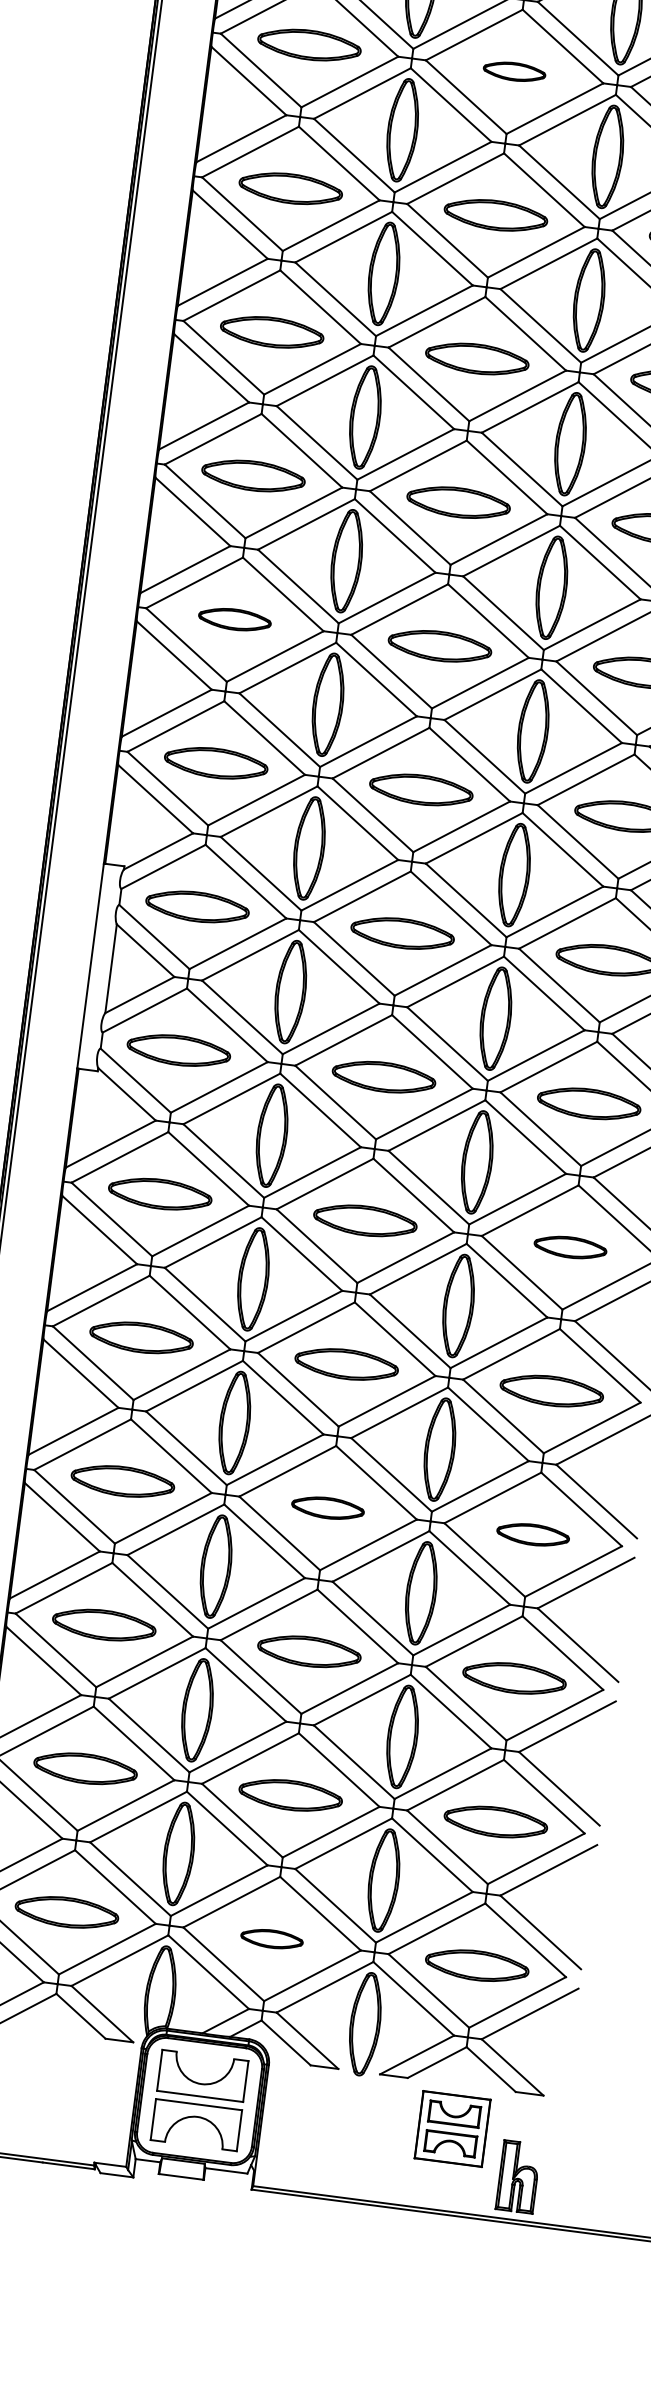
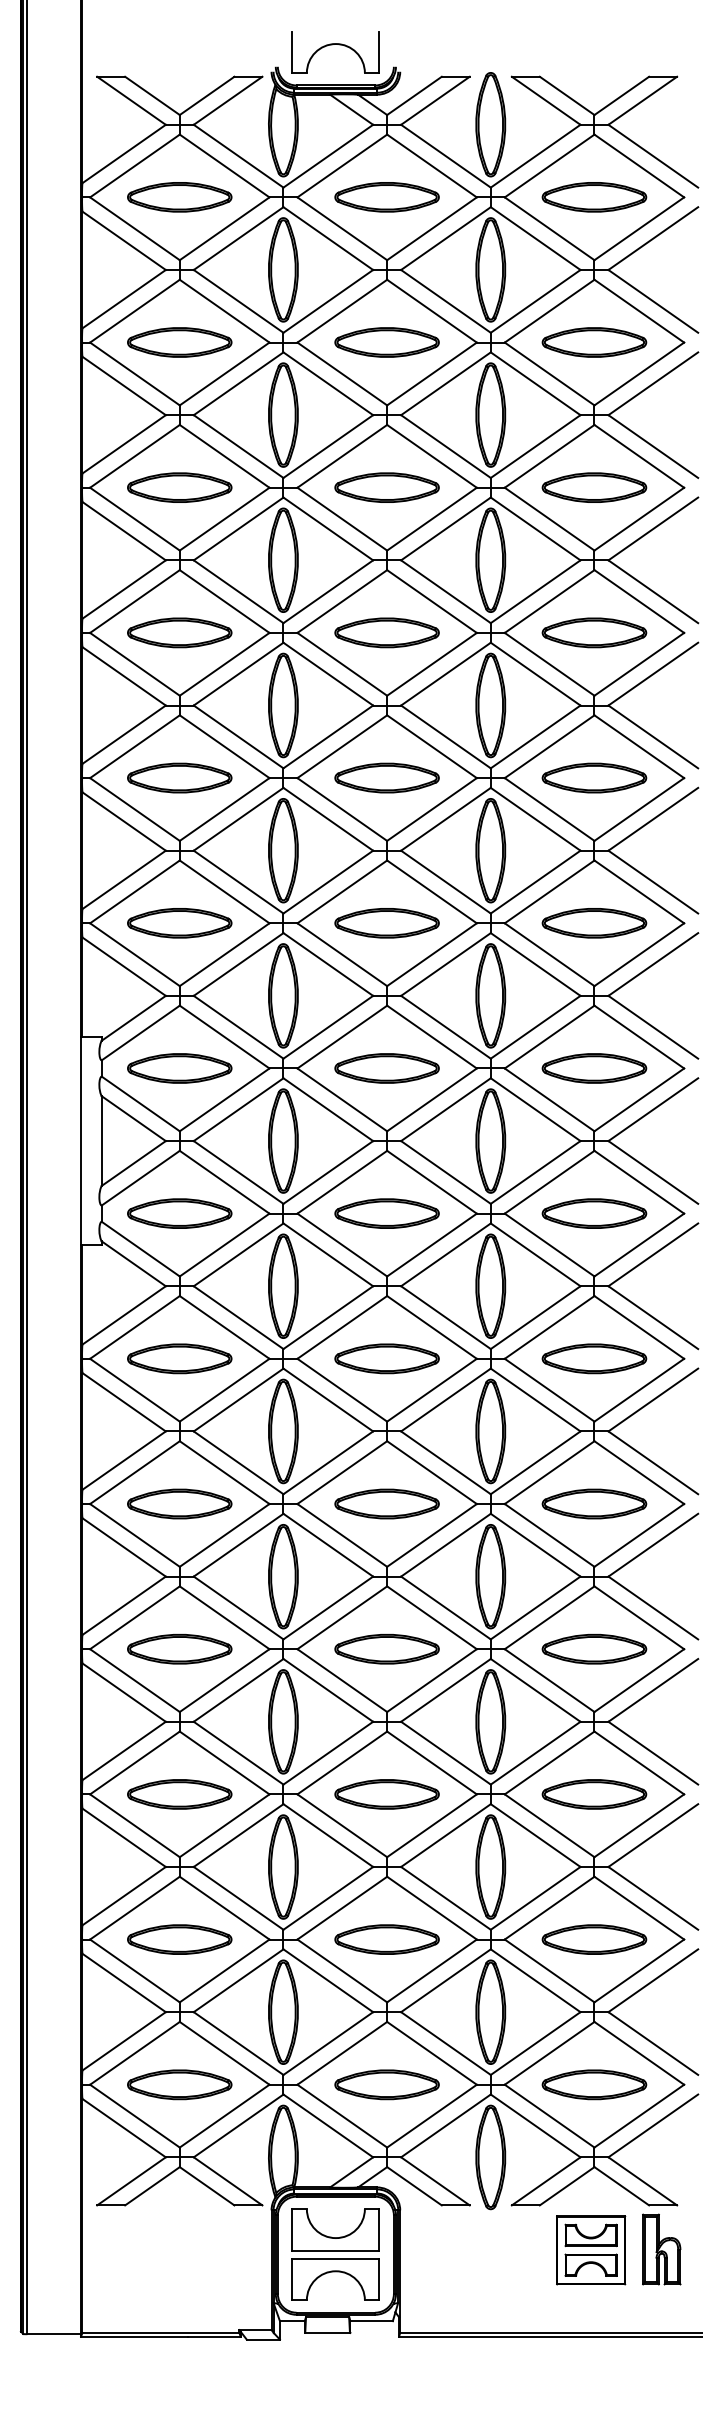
part: (513, 71) -> (386, 197), size x1.67
part: (234, 619) -> (179, 777), size x1.43
part: (570, 1247) -> (594, 1358), size x1.43
part: (327, 1508) -> (386, 1649), size x1.43
part: (533, 1535) -> (594, 1649), size x1.43
part: (271, 1938) -> (386, 2084), size x1.67
part: (518, 2176) -> (661, 2249), moved

